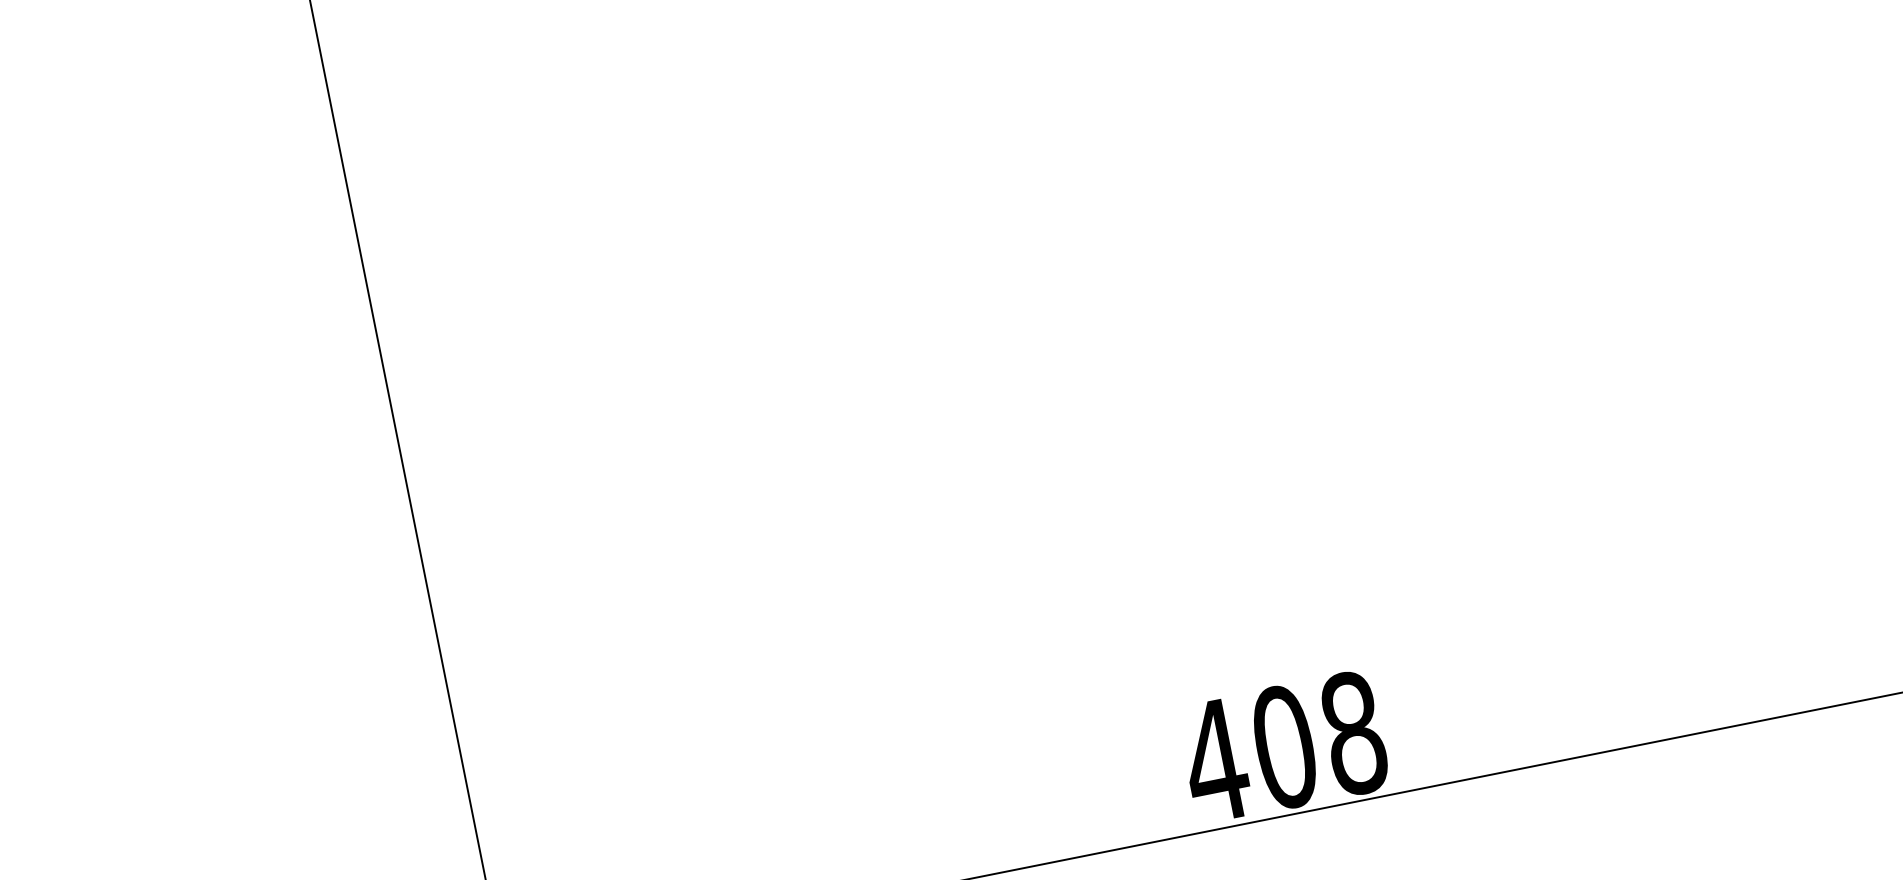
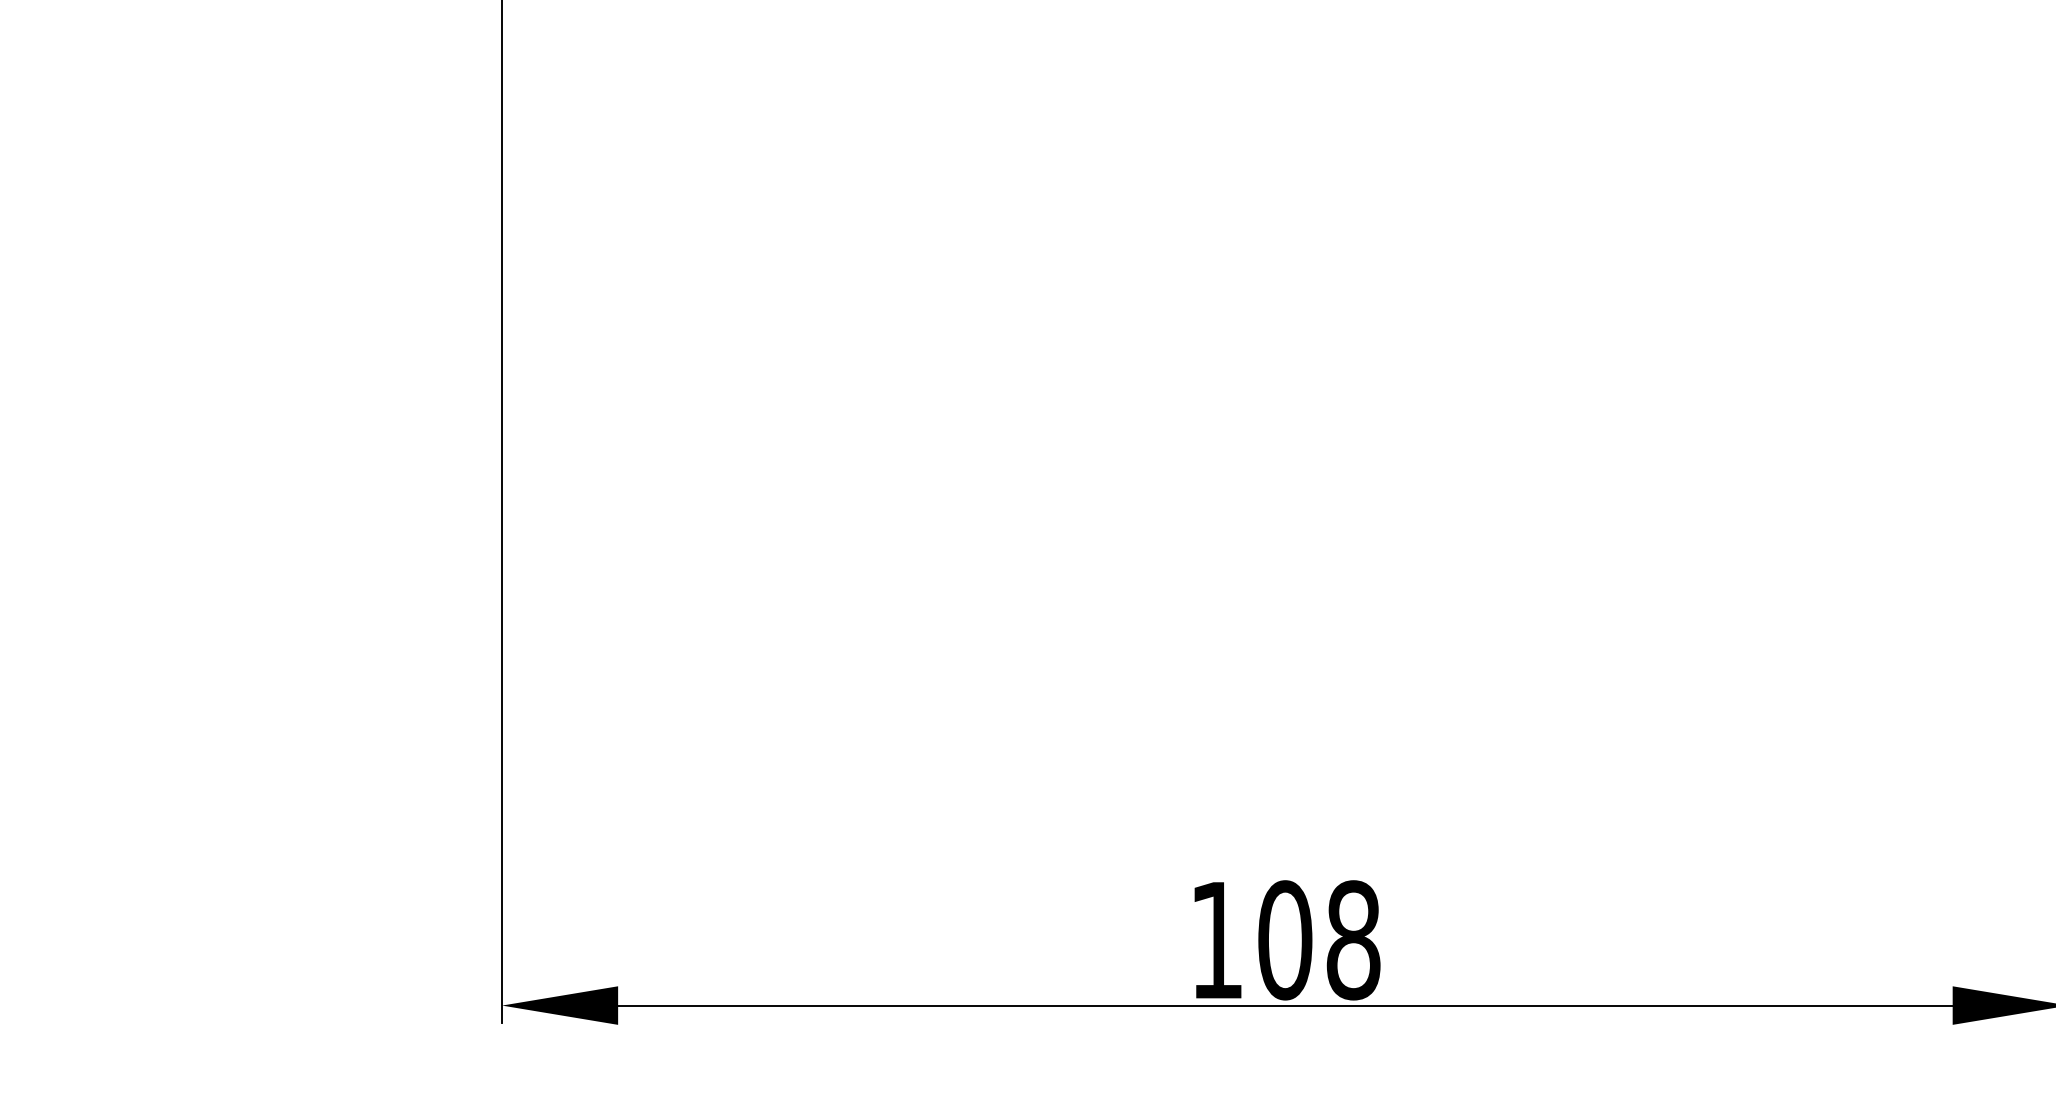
text: (1215, 761) -> (1216, 940), 408 -> 108

